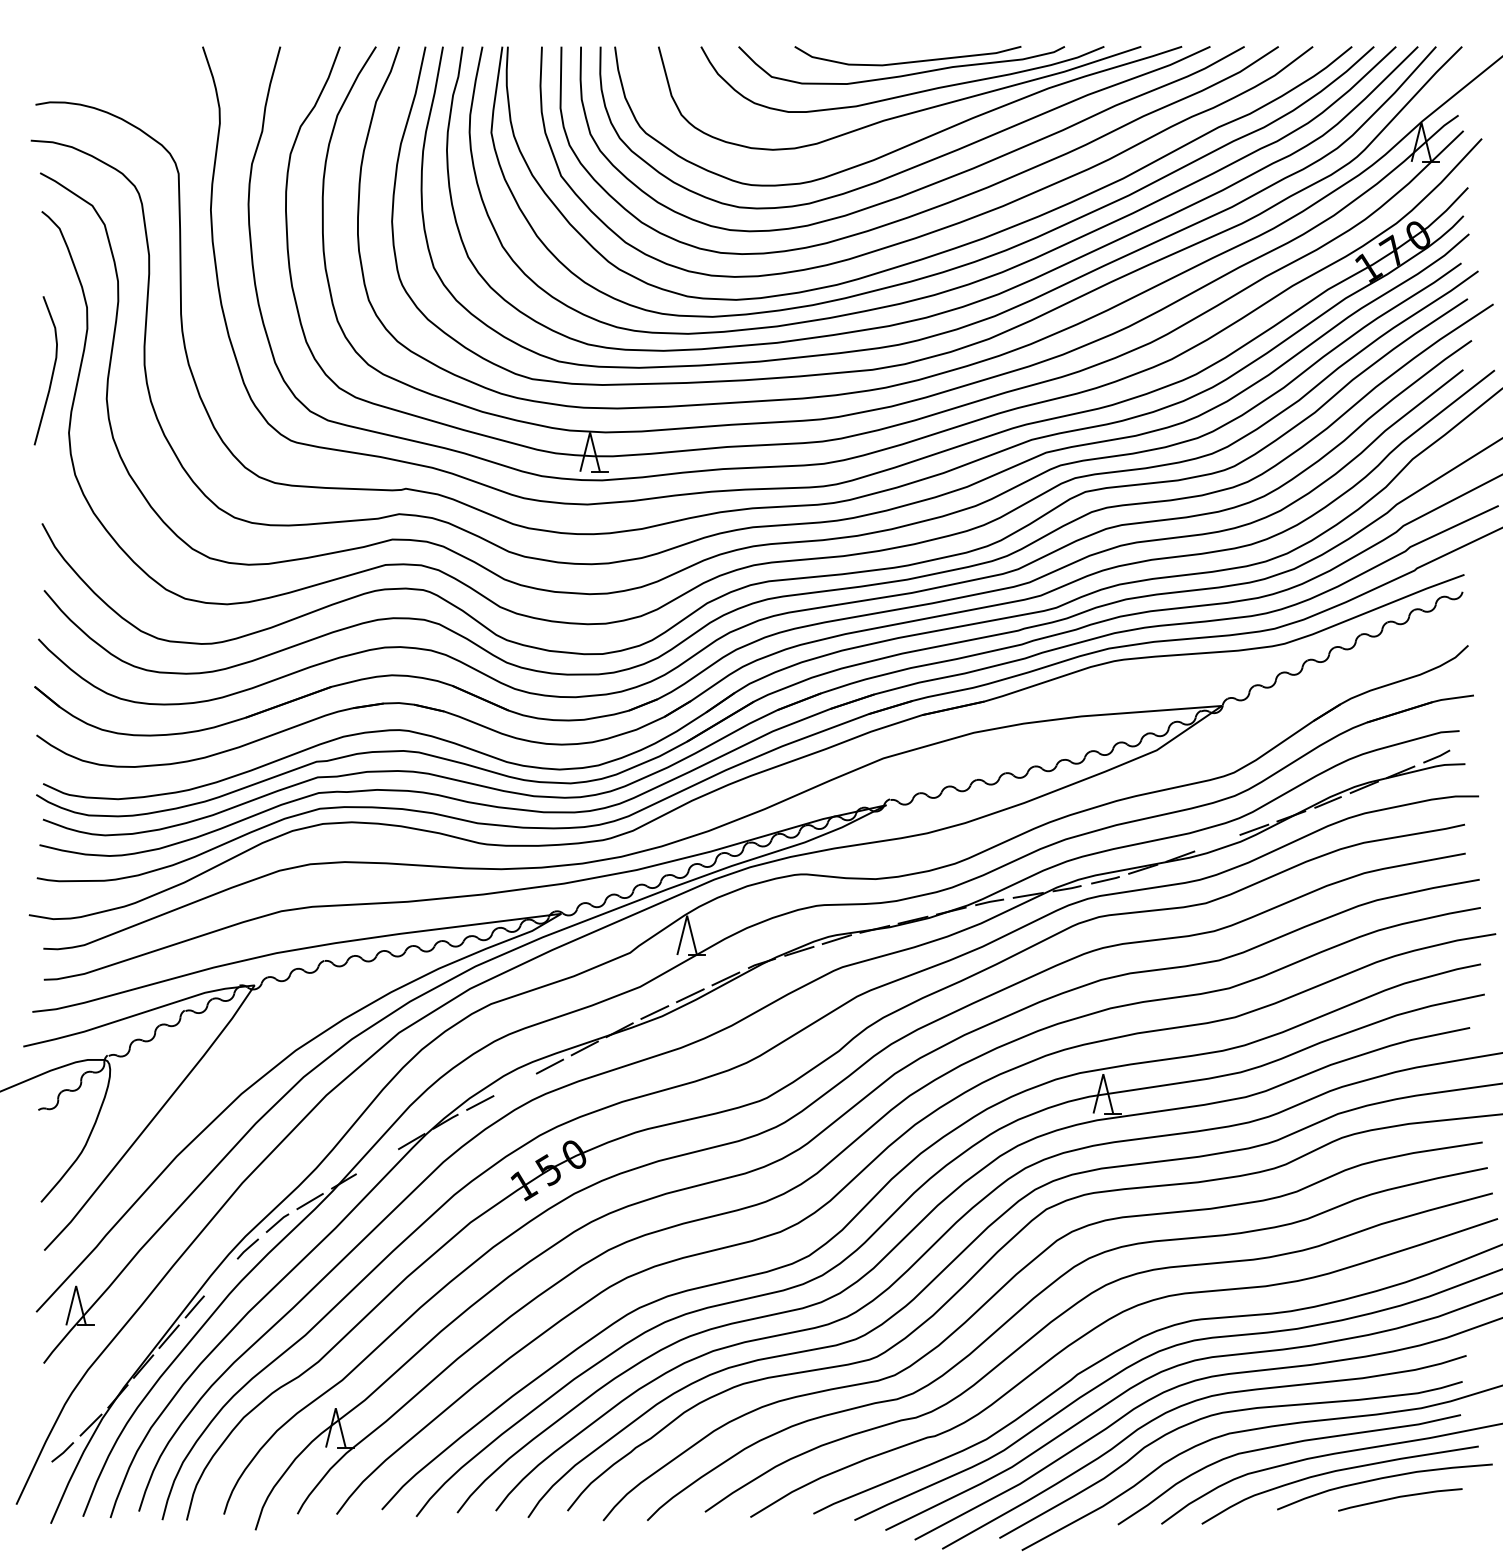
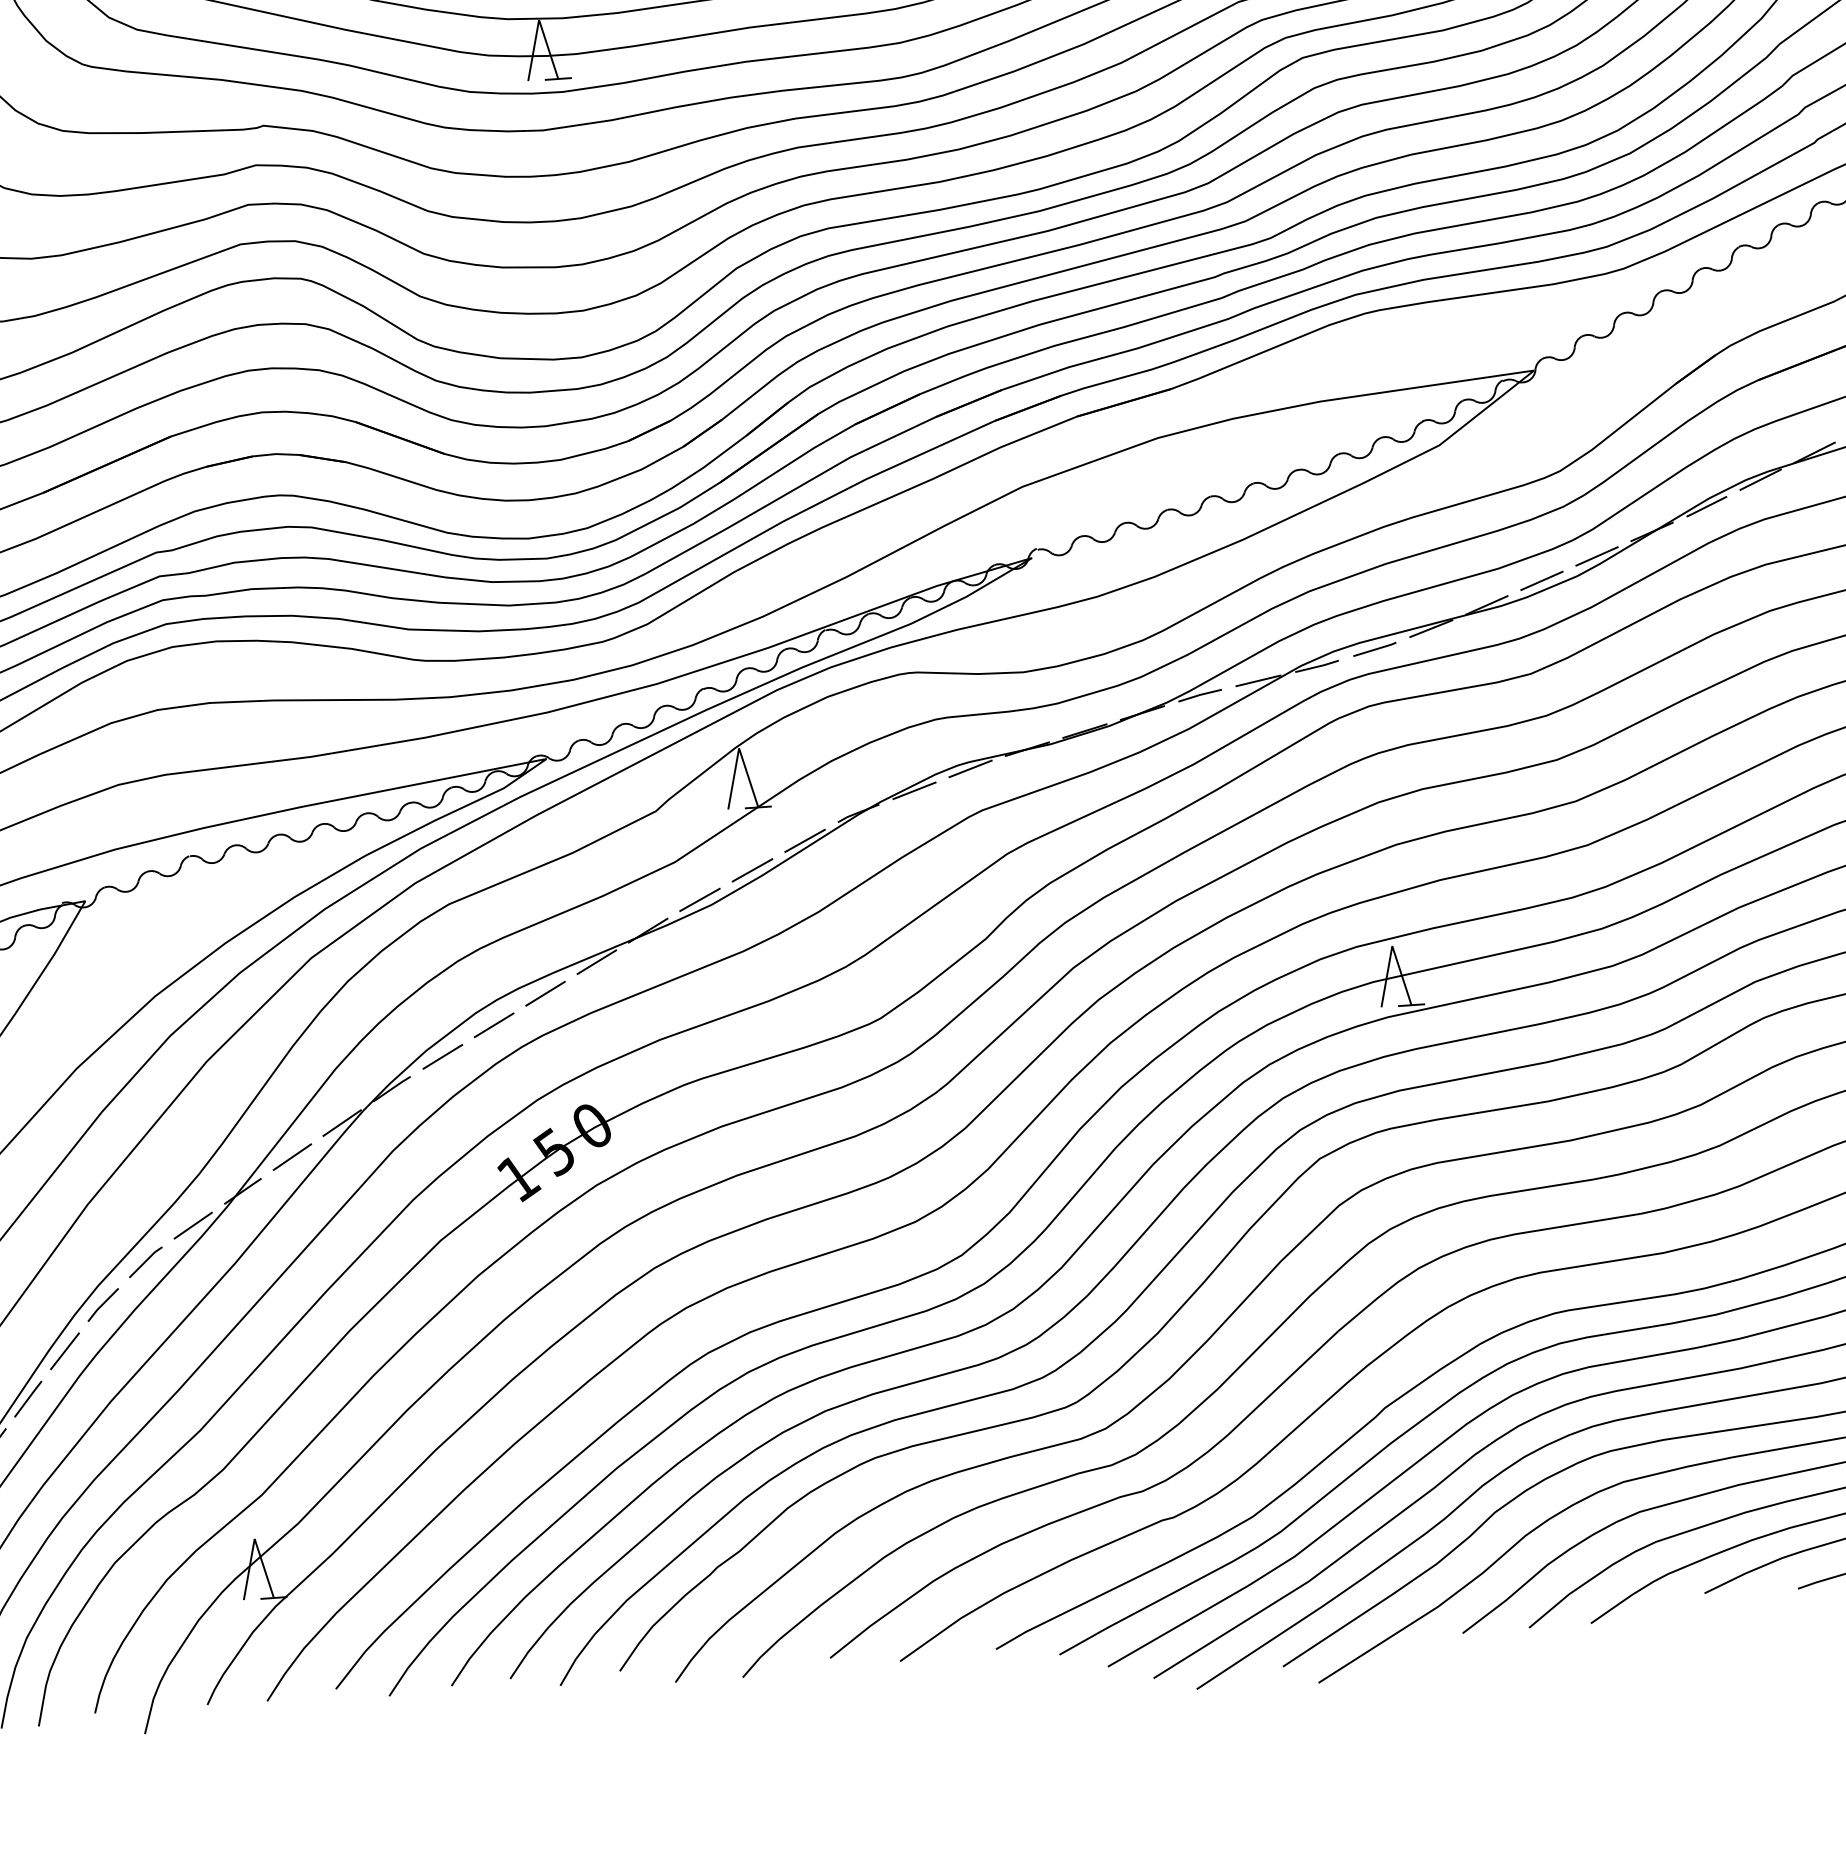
line: (1217, 843) -> (1542, 581), added
line: (515, 1084) -> (494, 1024), added
line: (377, 1161) -> (291, 1157), added
line: (220, 1277) -> (64, 1351), added

